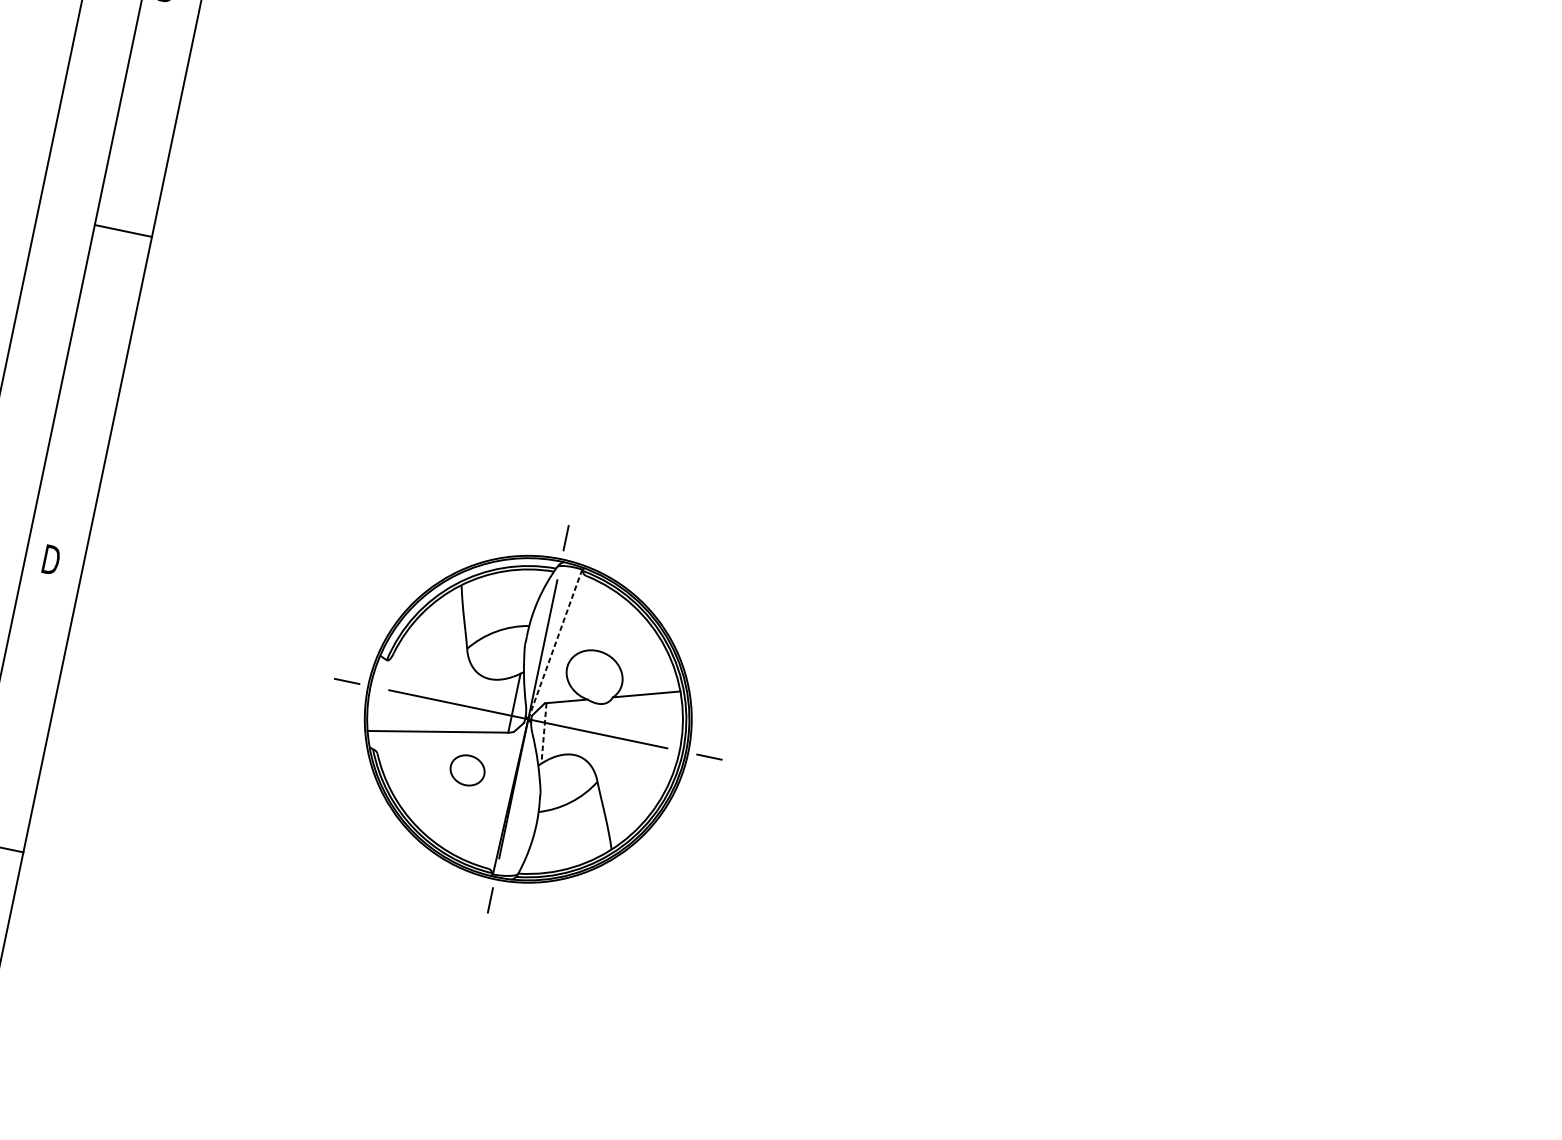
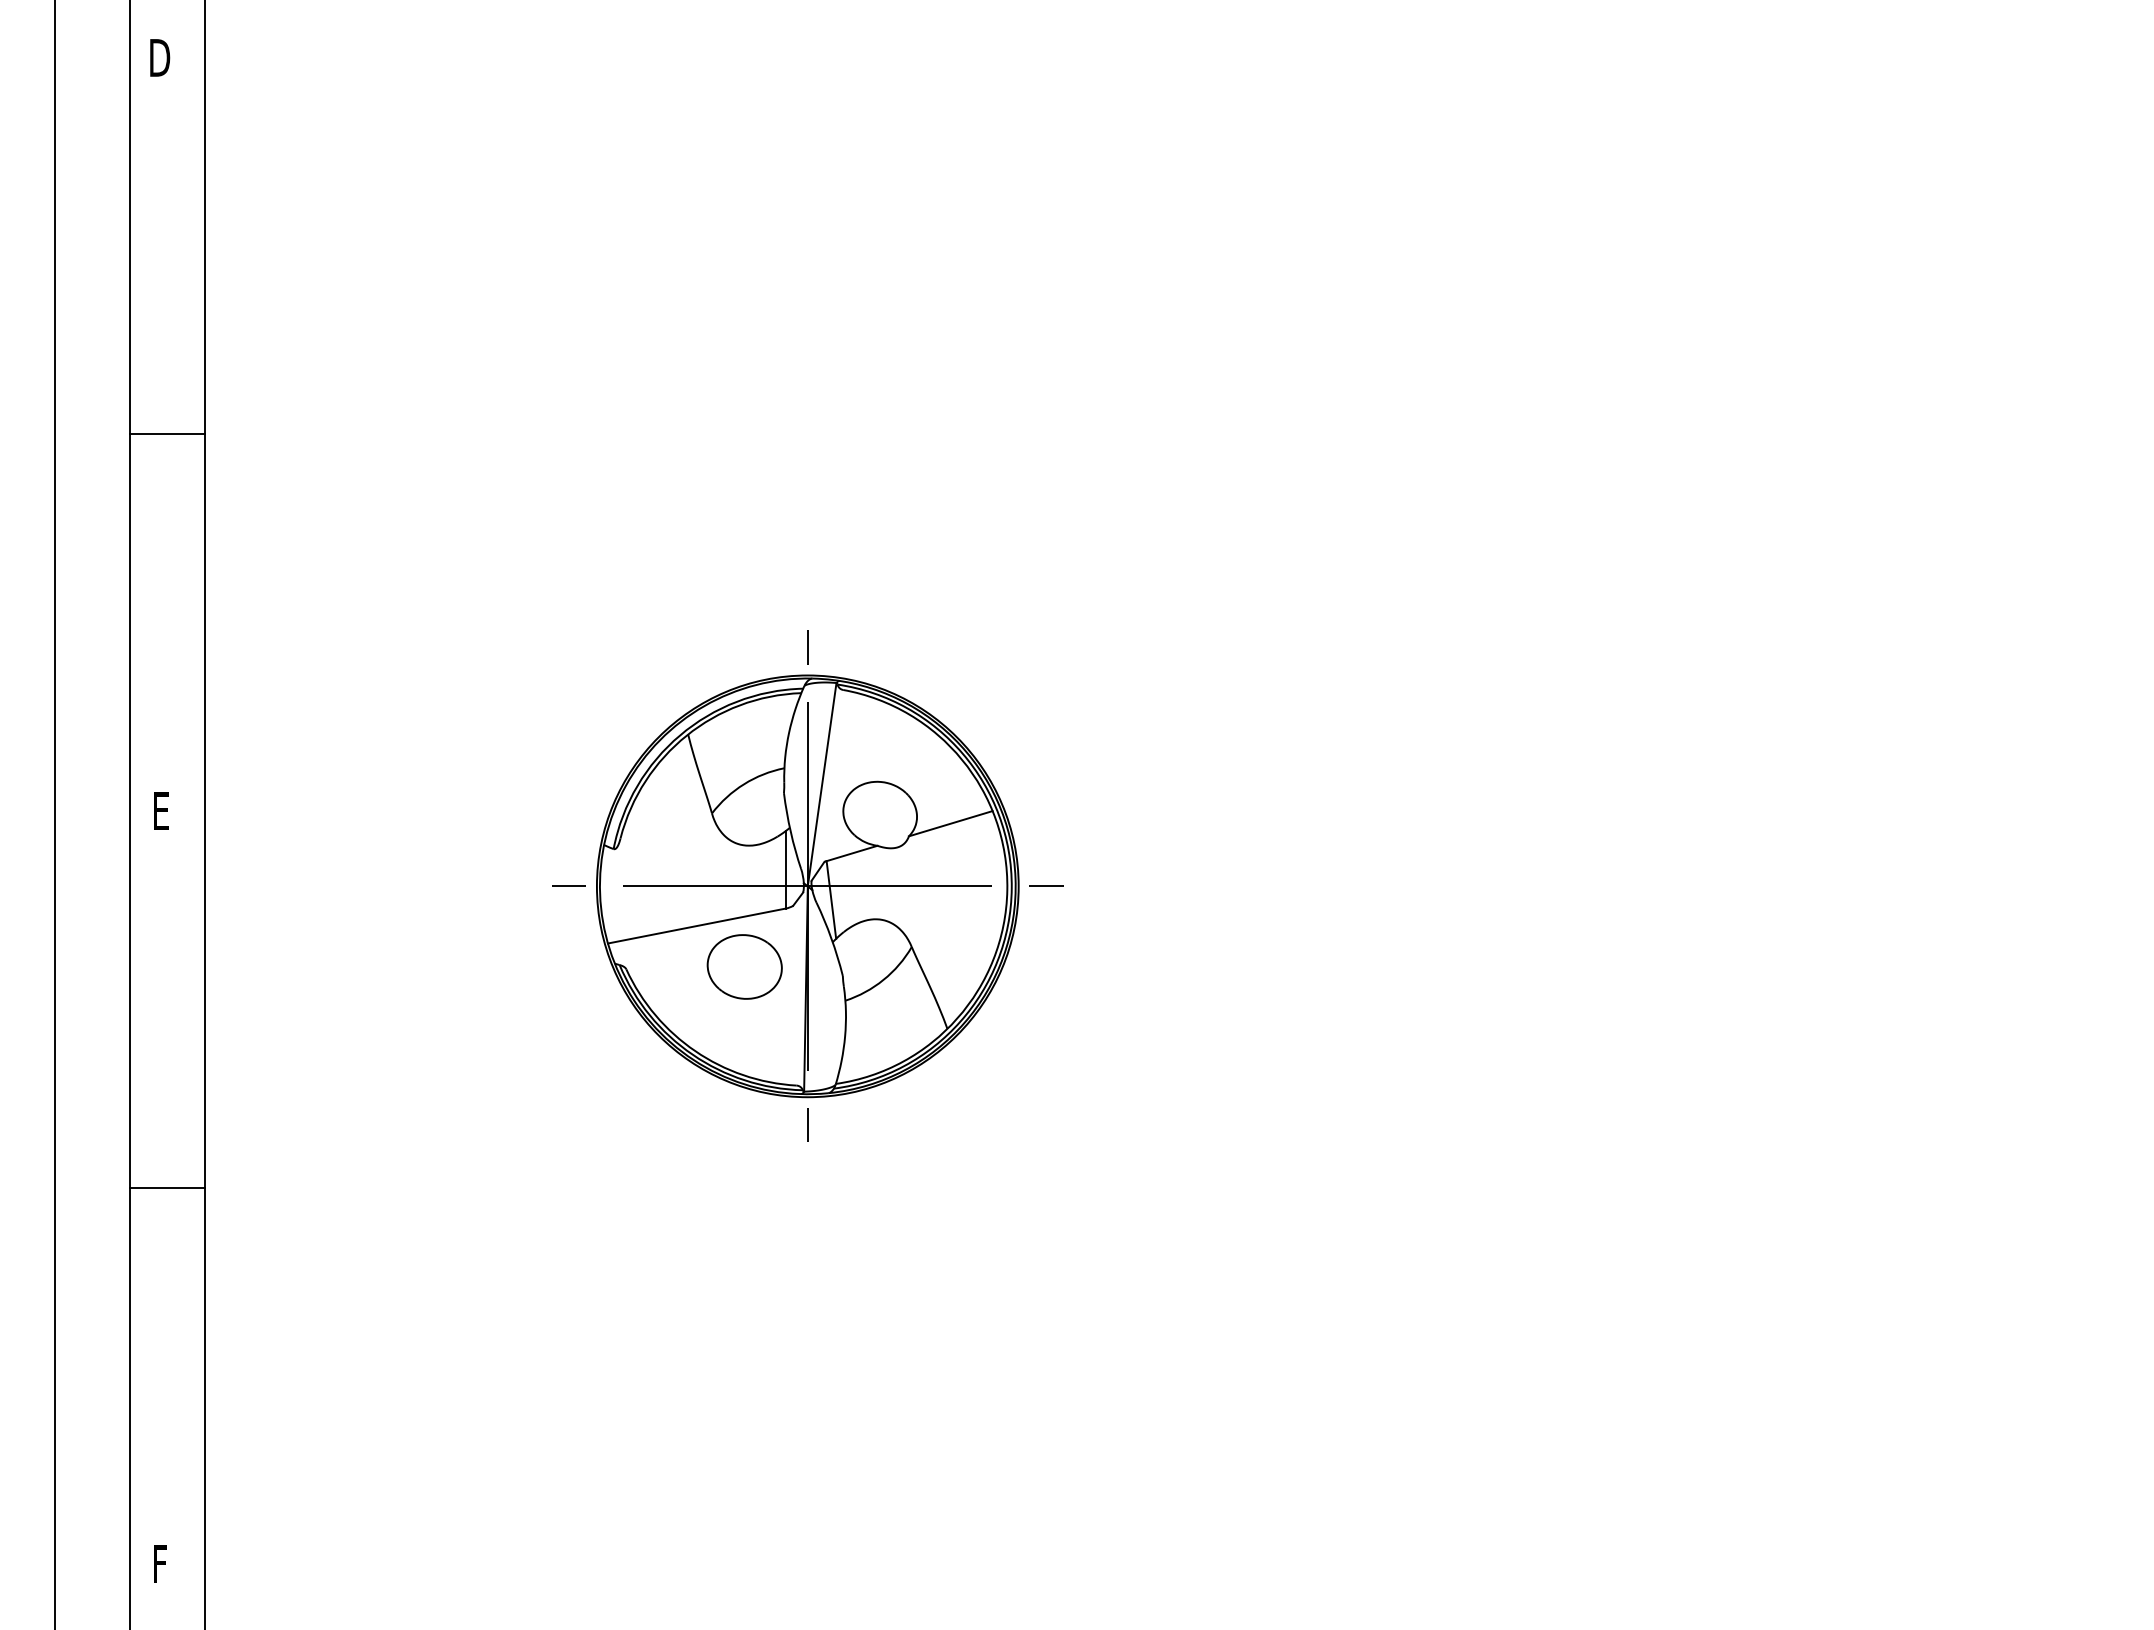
line: (123, 230) -> (167, 434), moved
text: (51, 559) -> (163, 810), D -> E
line: (555, 644) -> (822, 784), dashed -> solid
line: (544, 733) -> (831, 900), dashed -> solid
part: (467, 770) -> (744, 966), size x1.67

